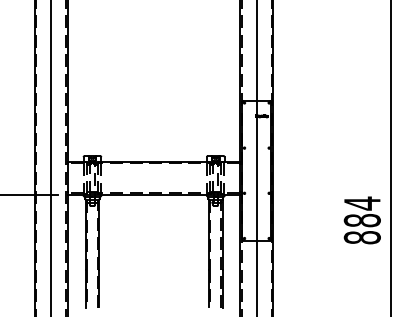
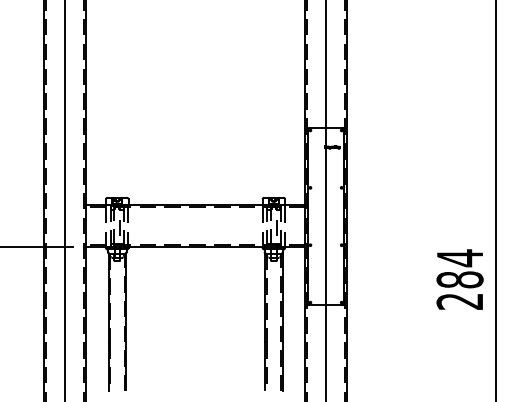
text: (361, 237) -> (459, 301), 884 -> 284

